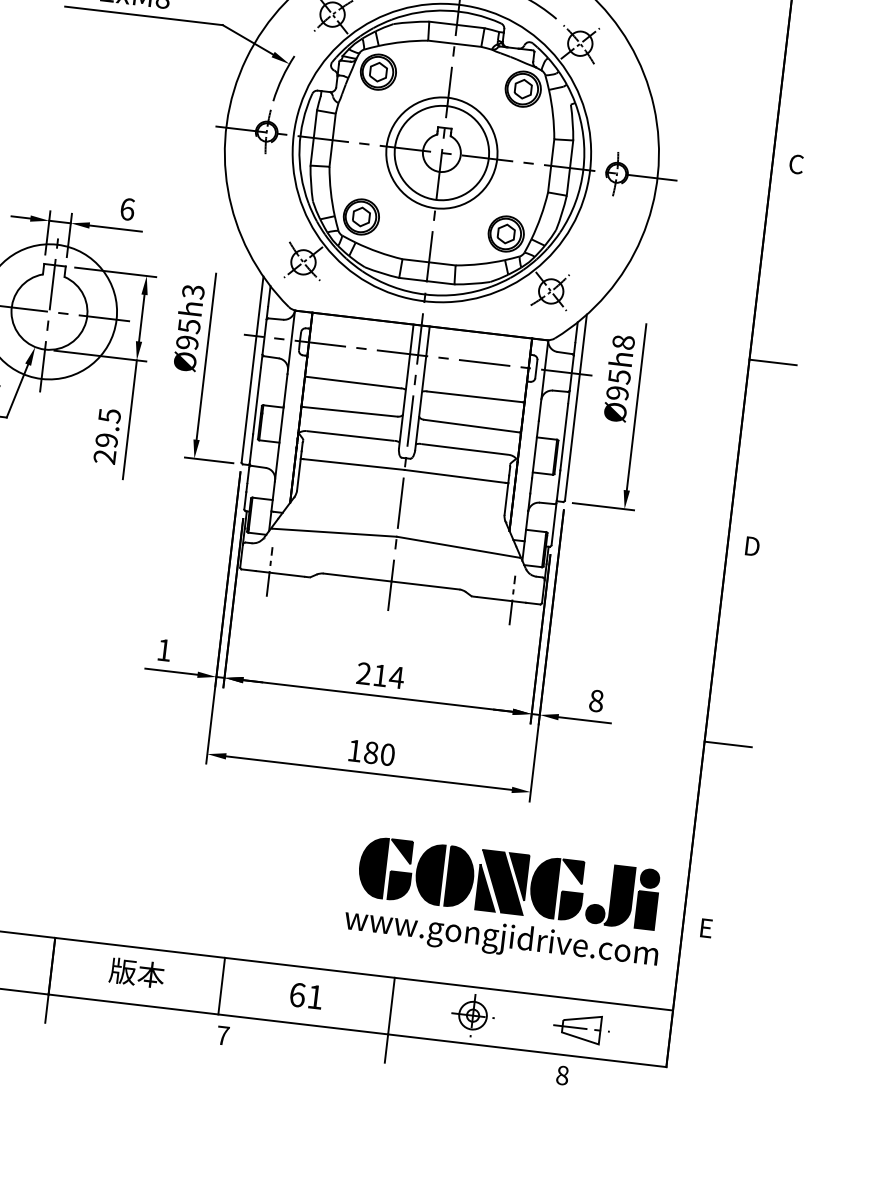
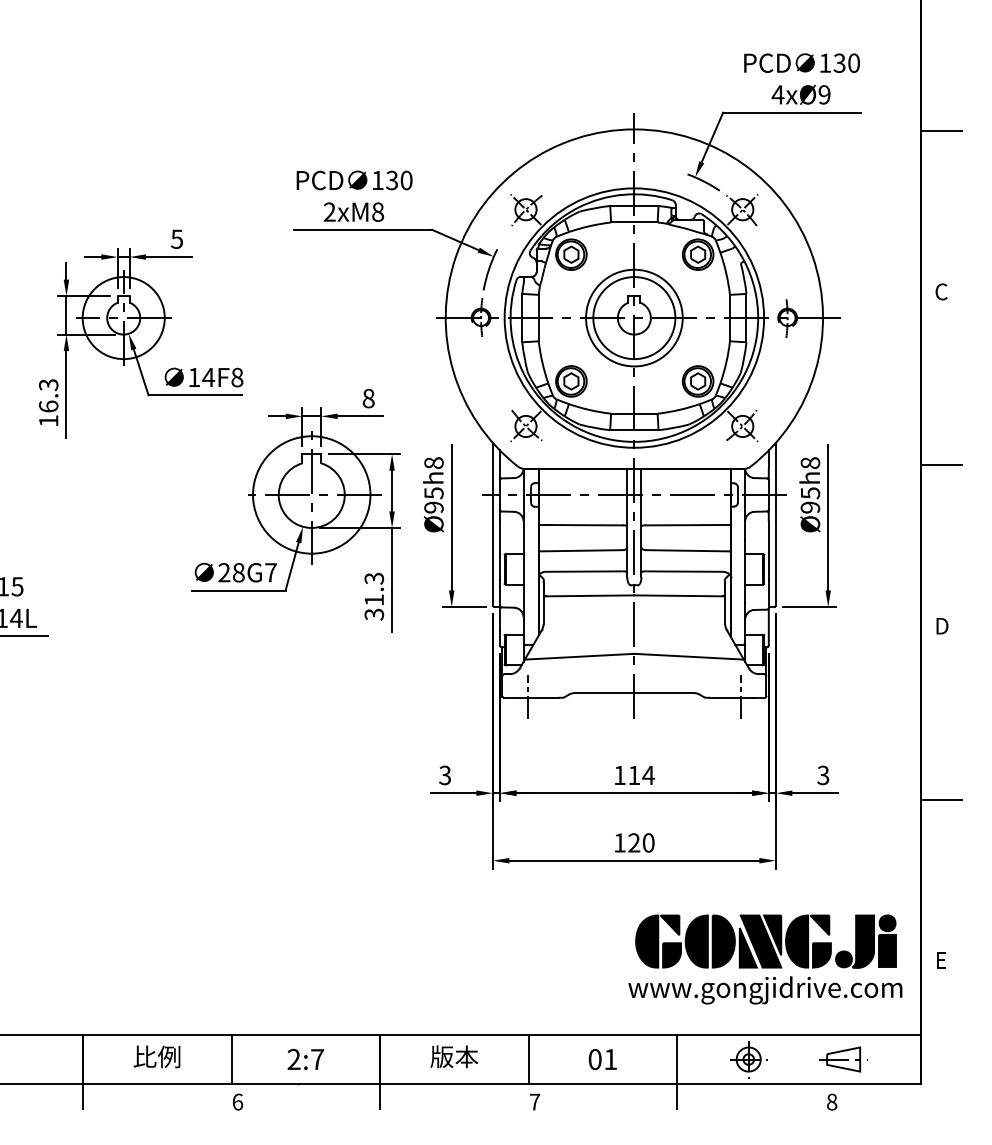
text: (127, 209) -> (368, 398), 6 -> 8
text: (192, 292) -> (433, 463), Ø95h3 -> Ø95h8
text: (107, 436) -> (374, 596), 29.5 -> 31.3
text: (163, 650) -> (444, 775), 1 -> 3
text: (363, 672) -> (619, 774), 214 -> 114
text: (596, 701) -> (823, 775), 8 -> 3
text: (371, 752) -> (634, 842), 180 -> 120
text: (296, 994) -> (594, 1059), 61 -> 01

